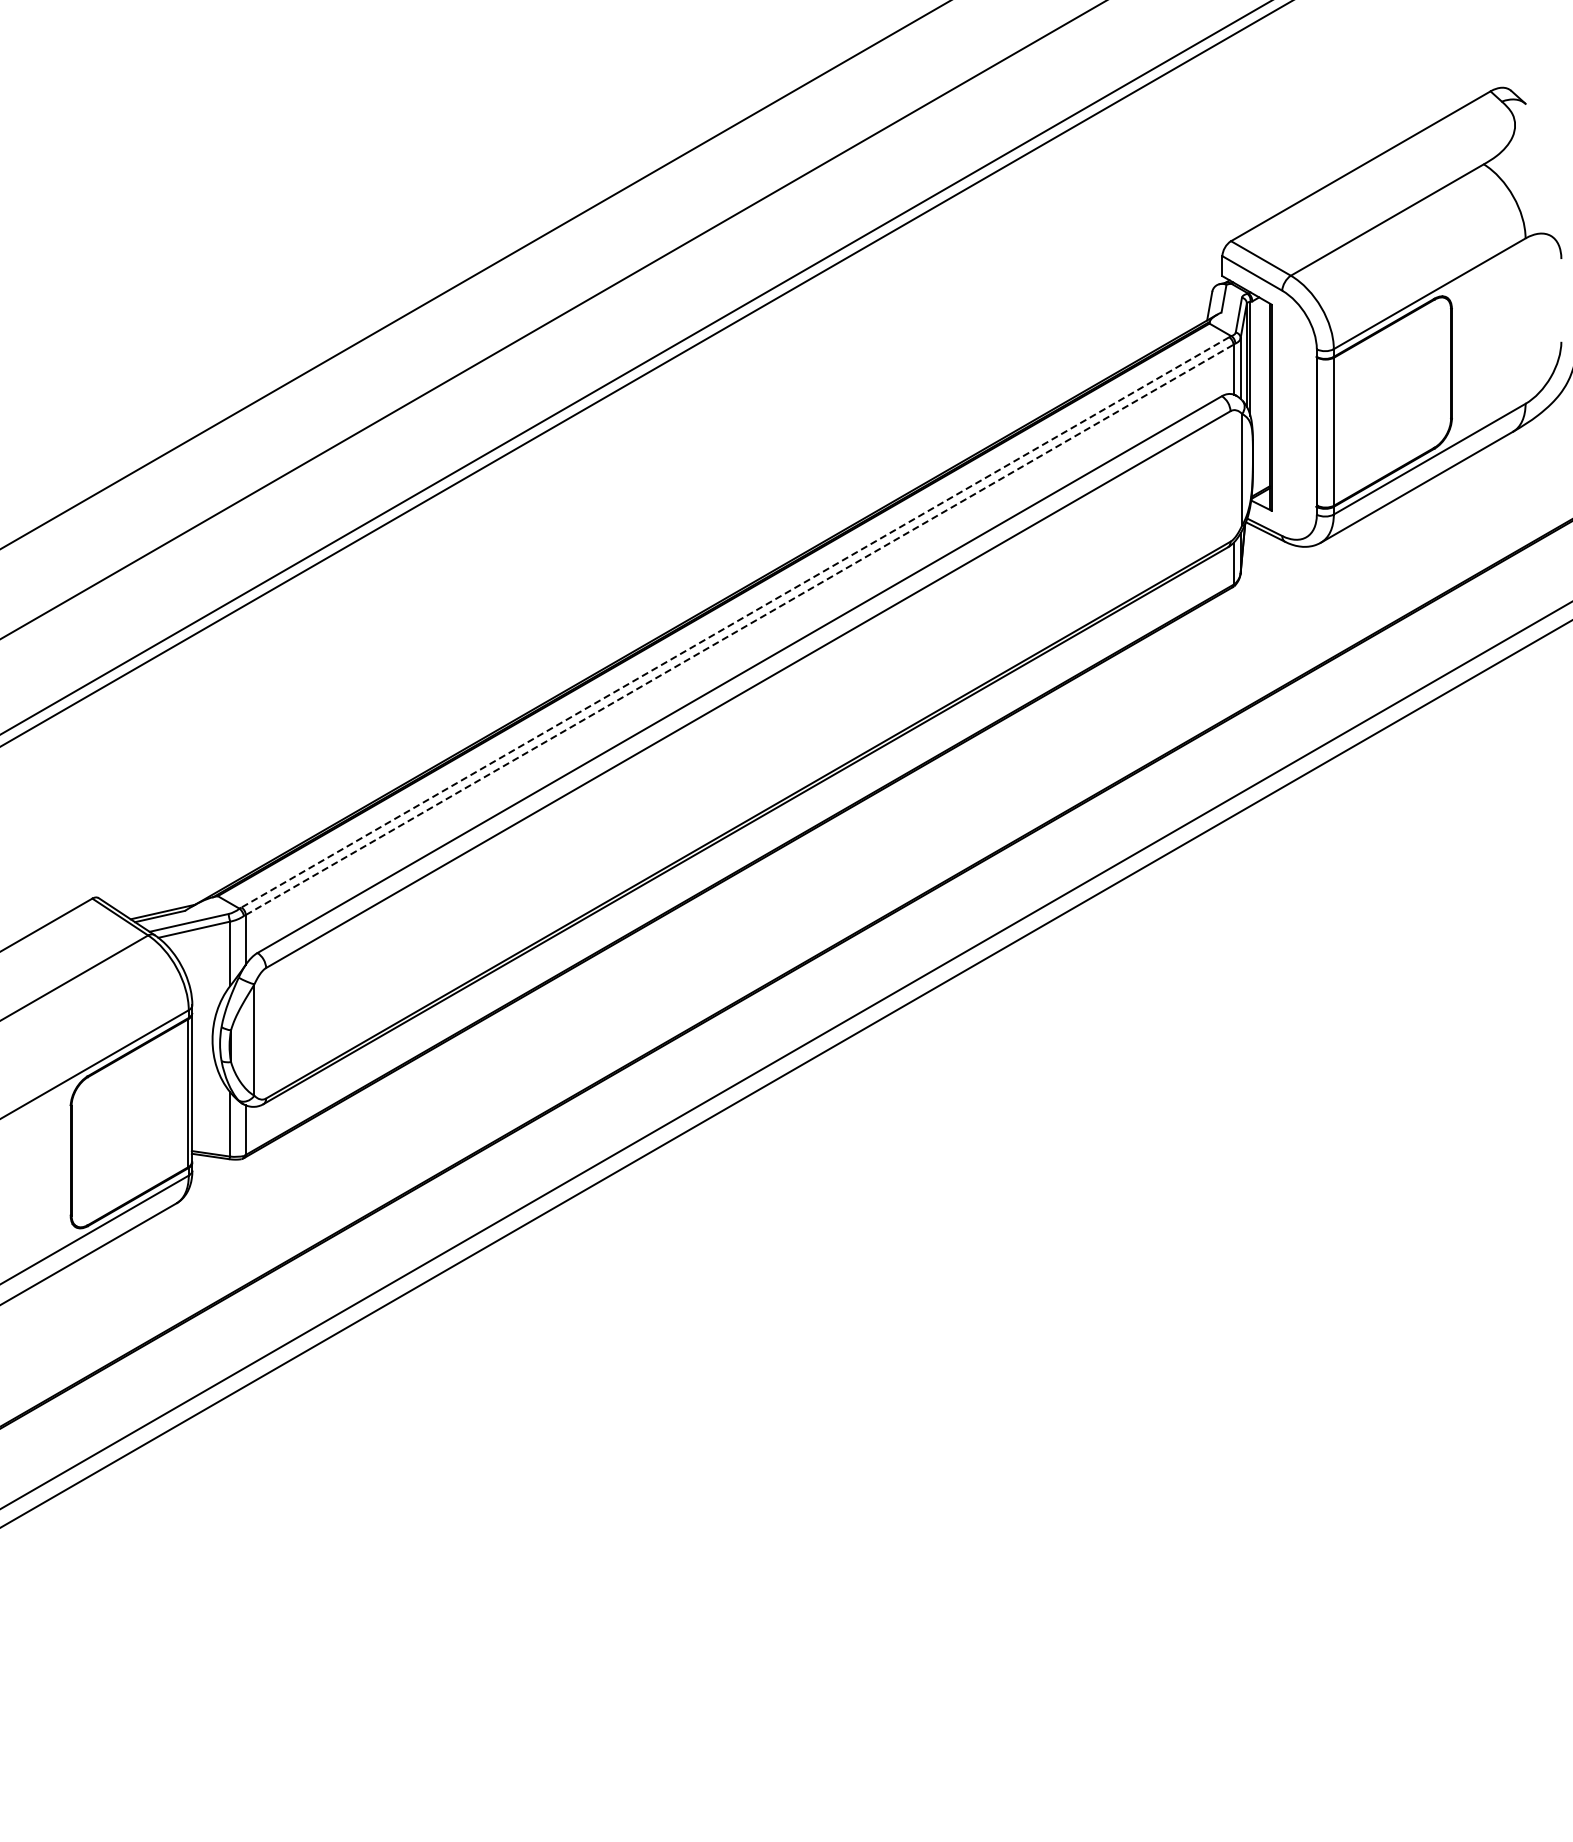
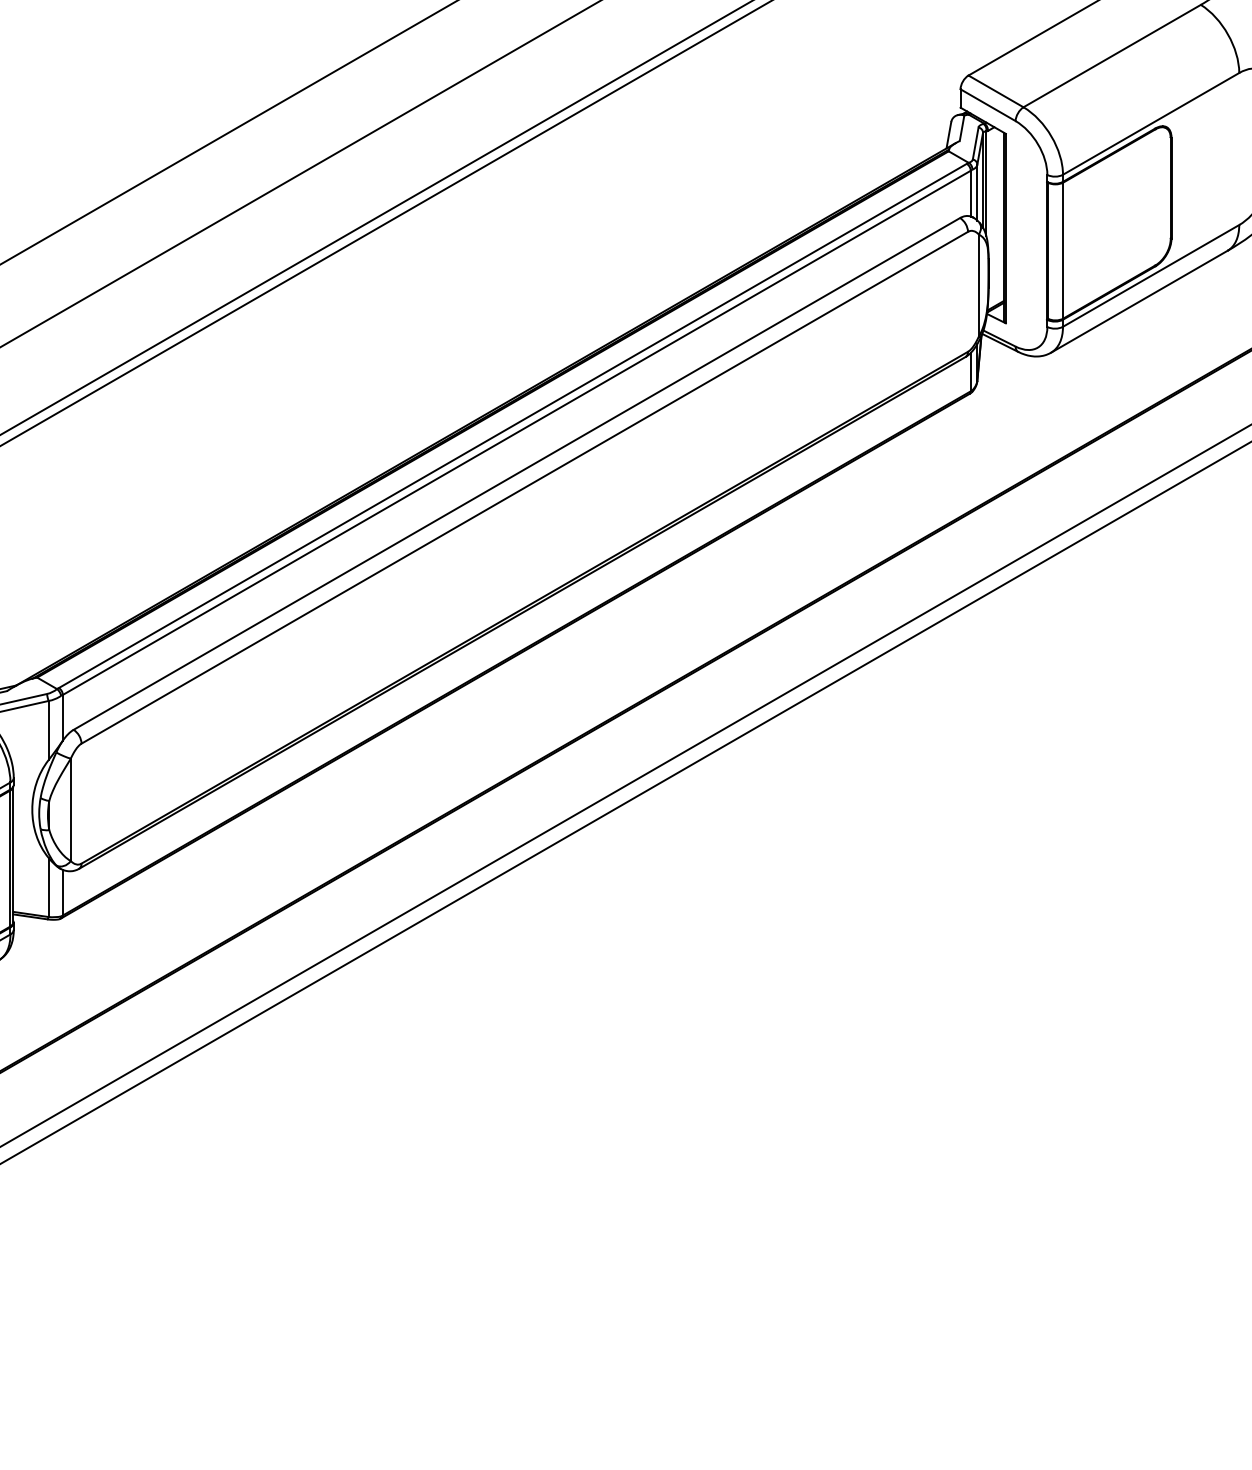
line: (734, 622) -> (512, 426), dashed -> solid
line: (740, 629) -> (517, 432), dashed -> solid

